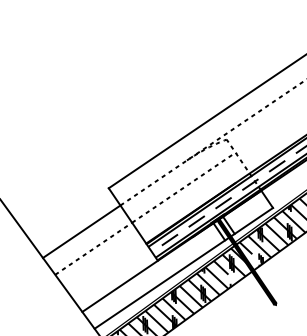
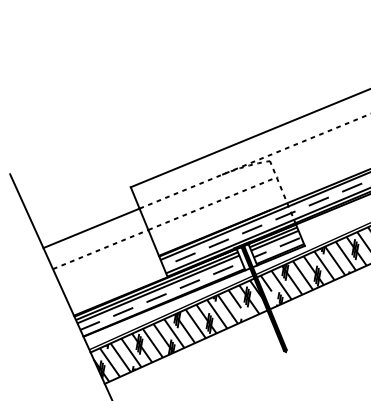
hatch: (247, 212) -> (276, 245), added
hatch: (153, 276) -> (159, 293), added

